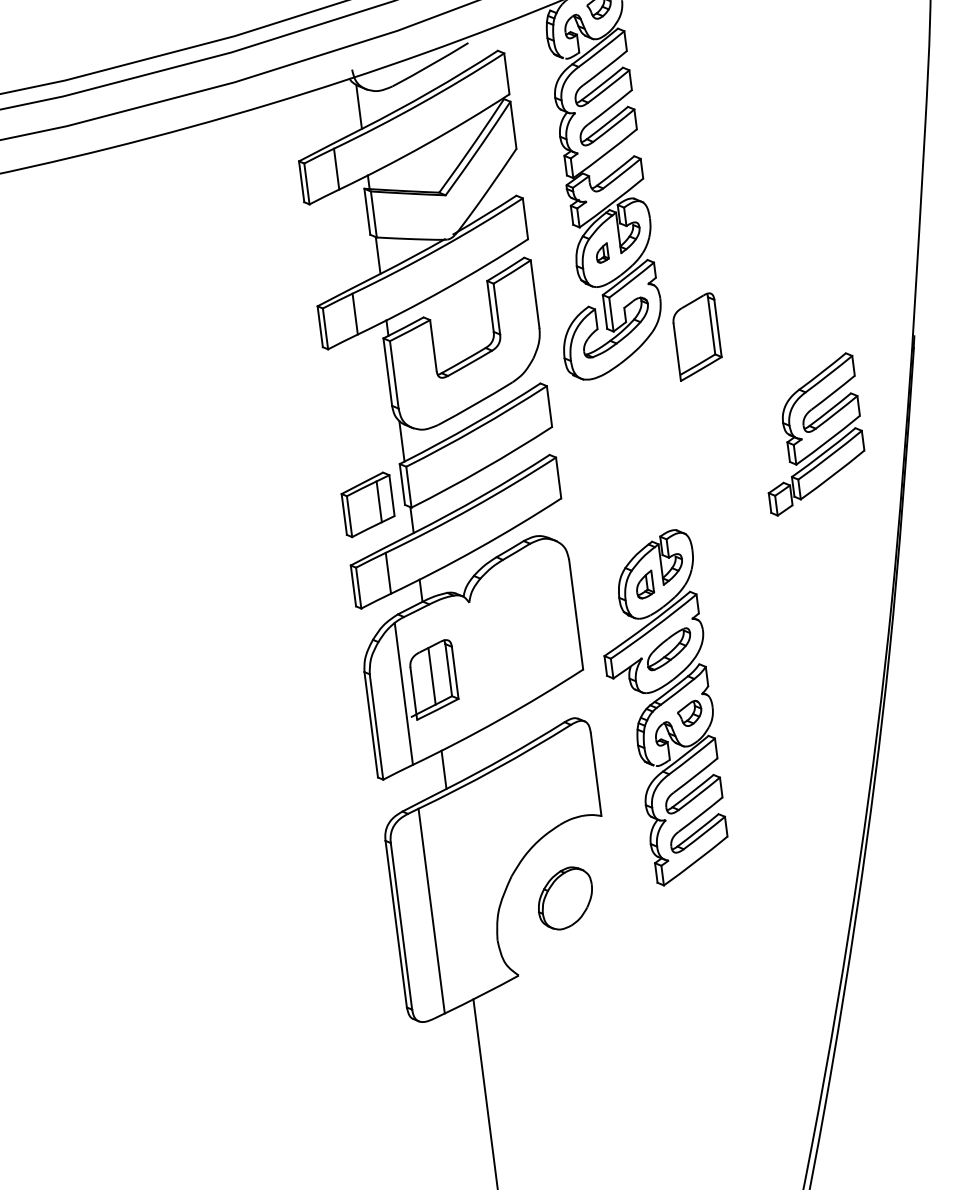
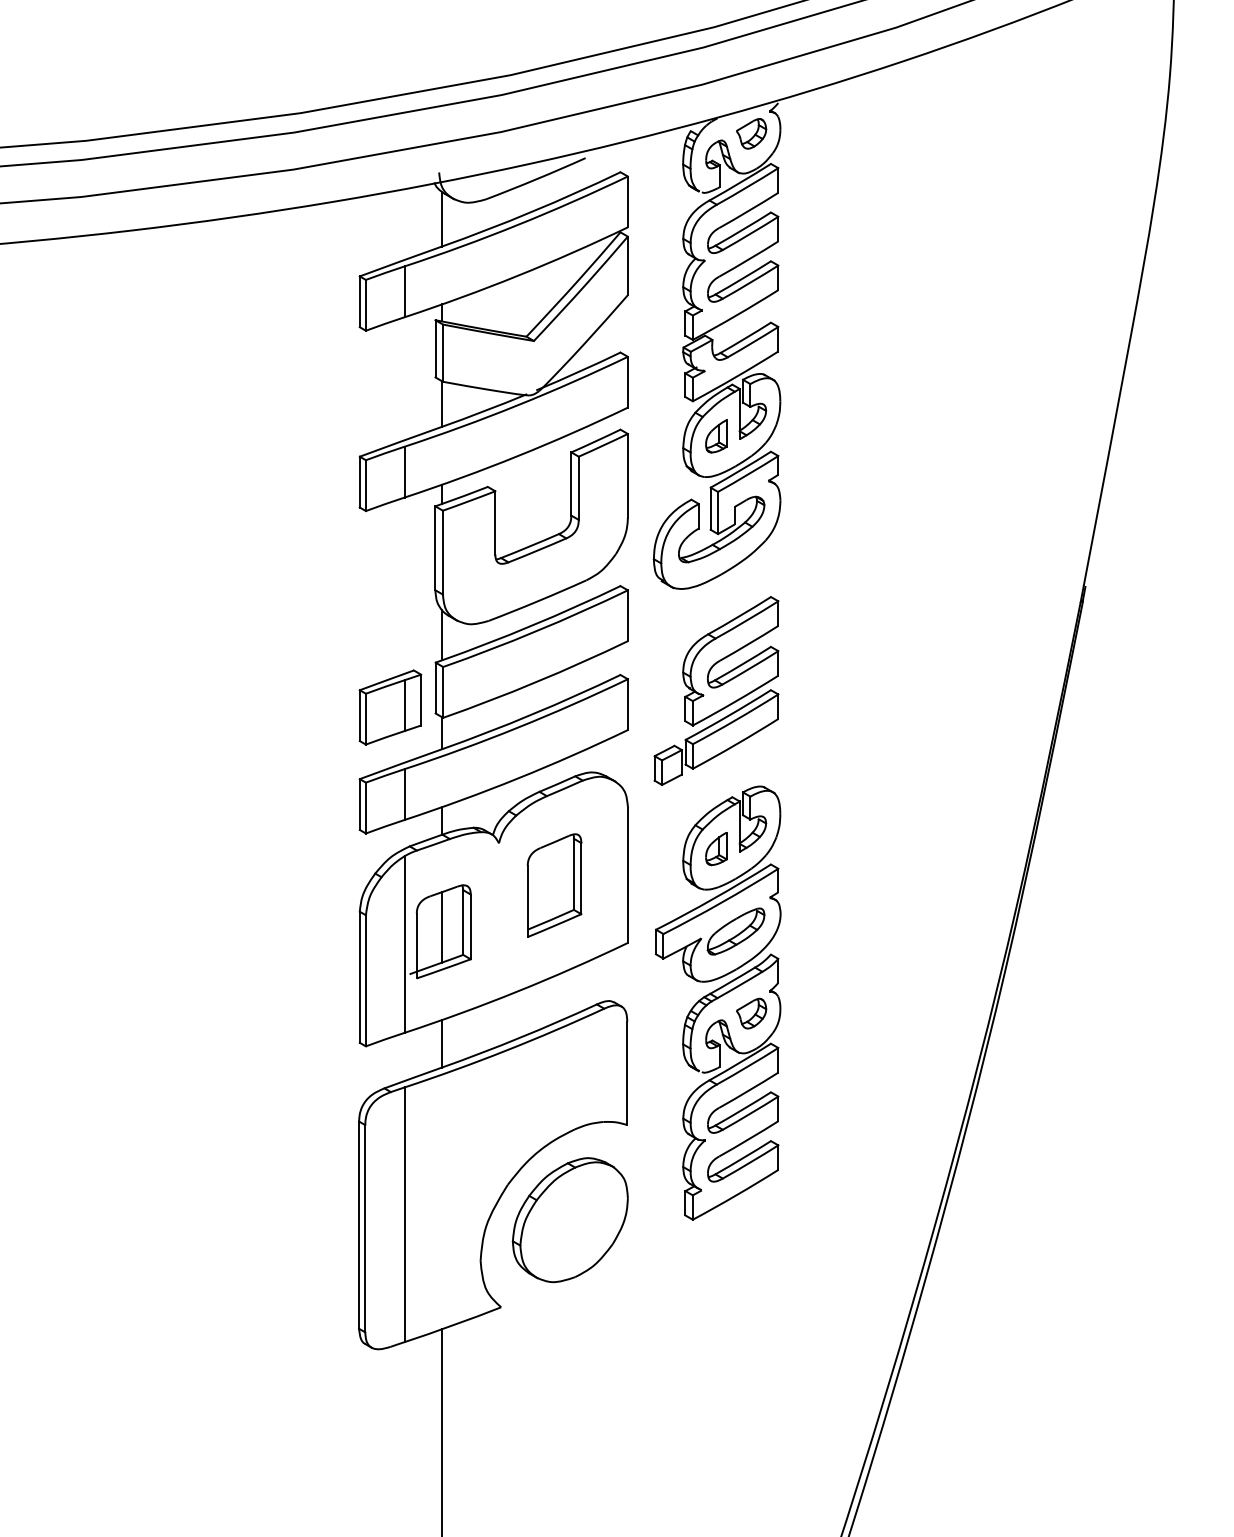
part: (602, 253) -> (716, 436), size x1.43
part: (697, 336) -> (554, 885), moved
part: (811, 434) -> (716, 690), moved
part: (564, 898) -> (569, 1220), size x1.67

